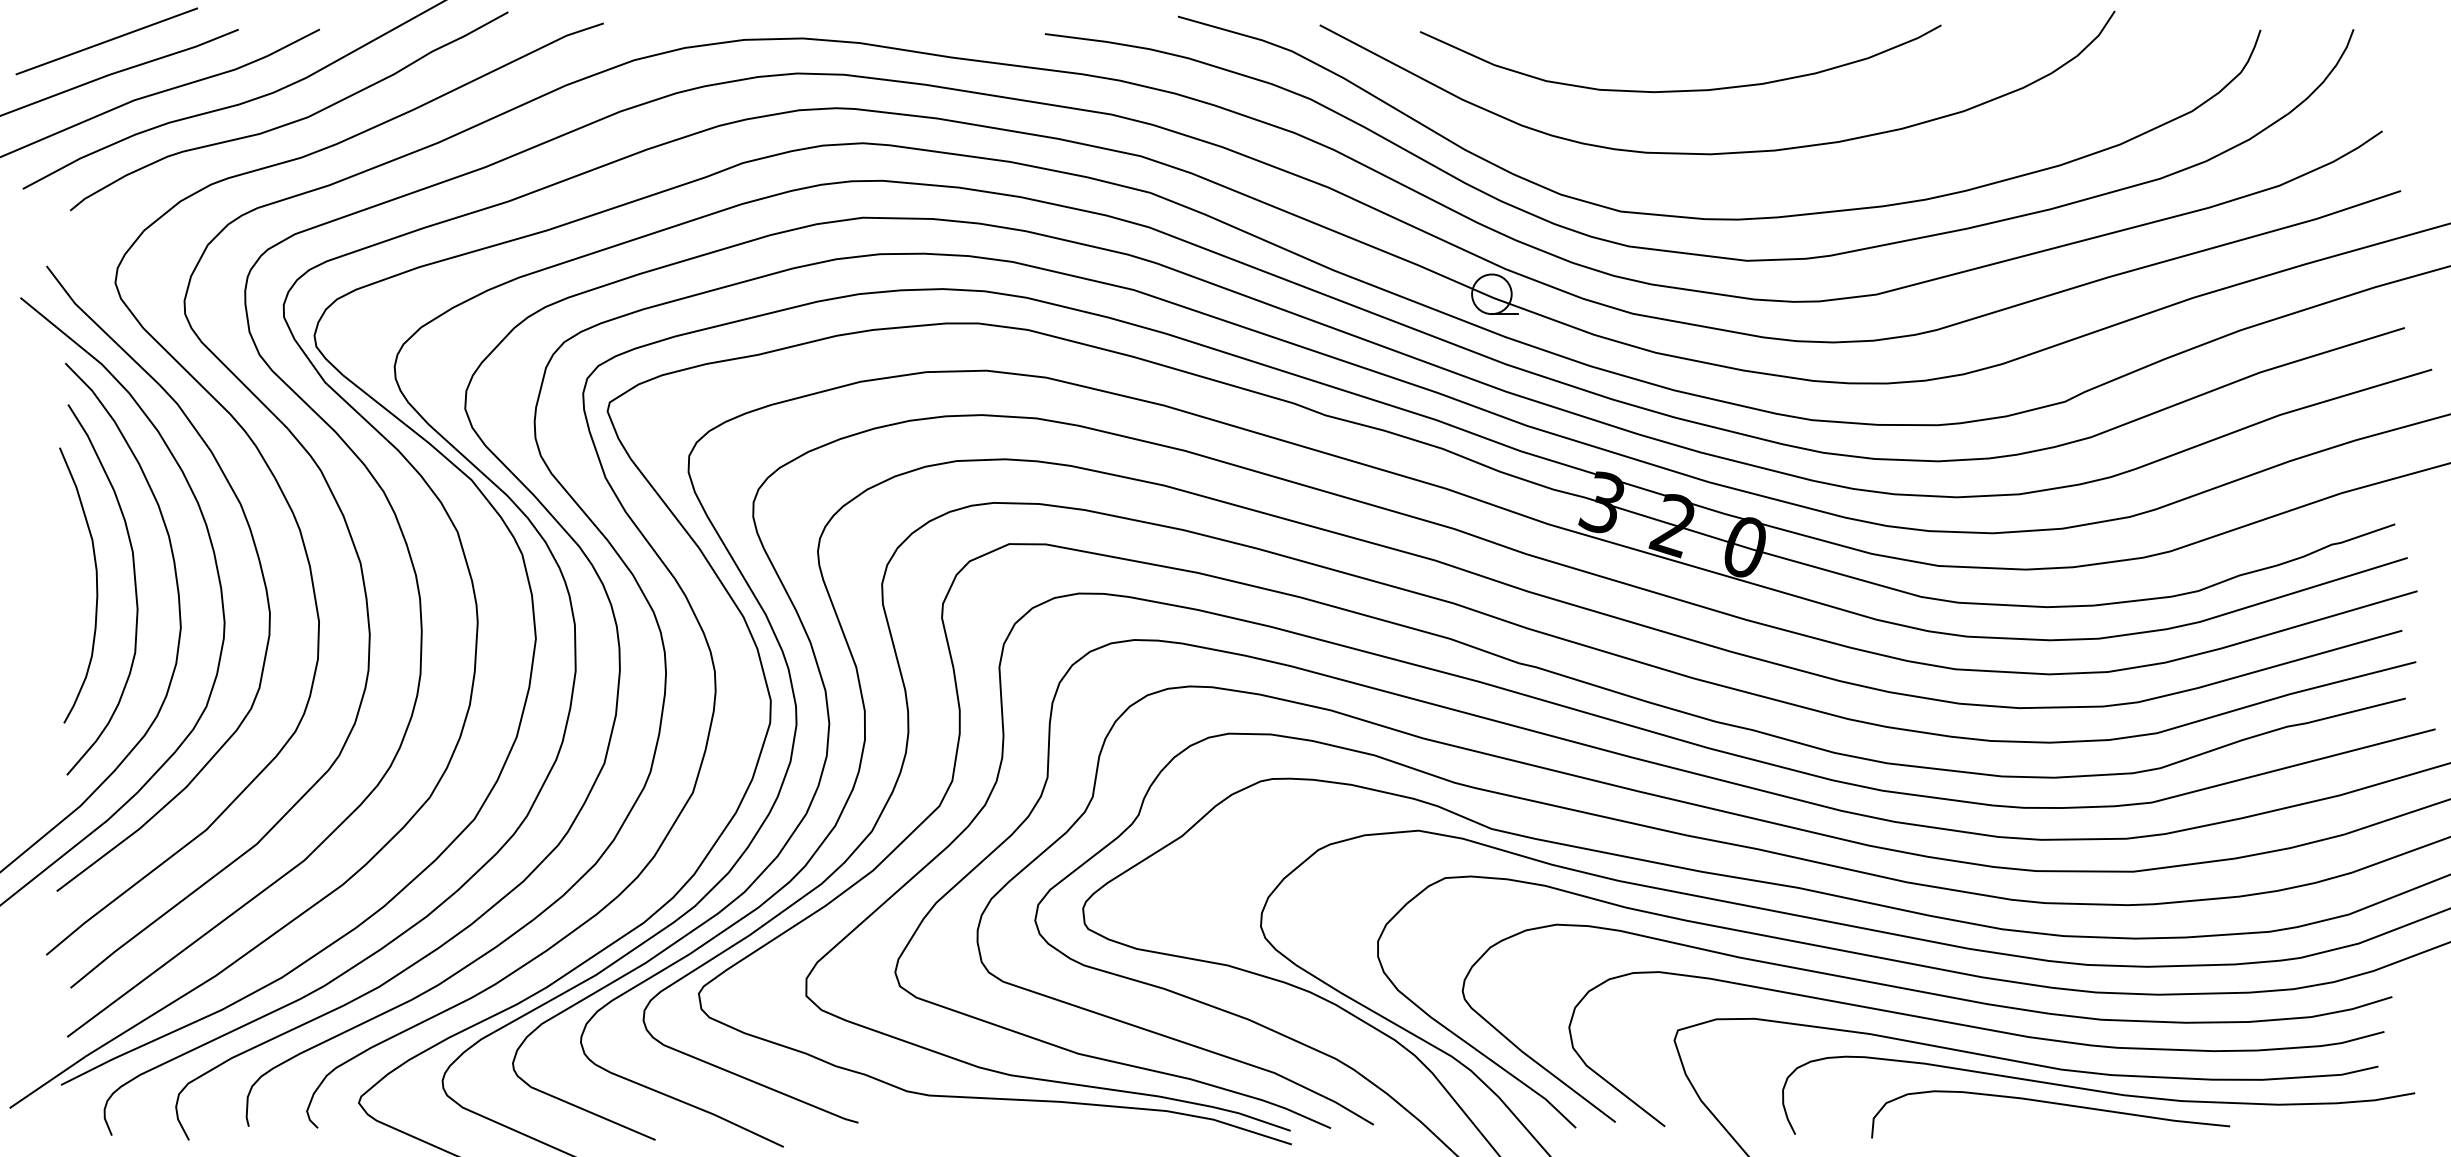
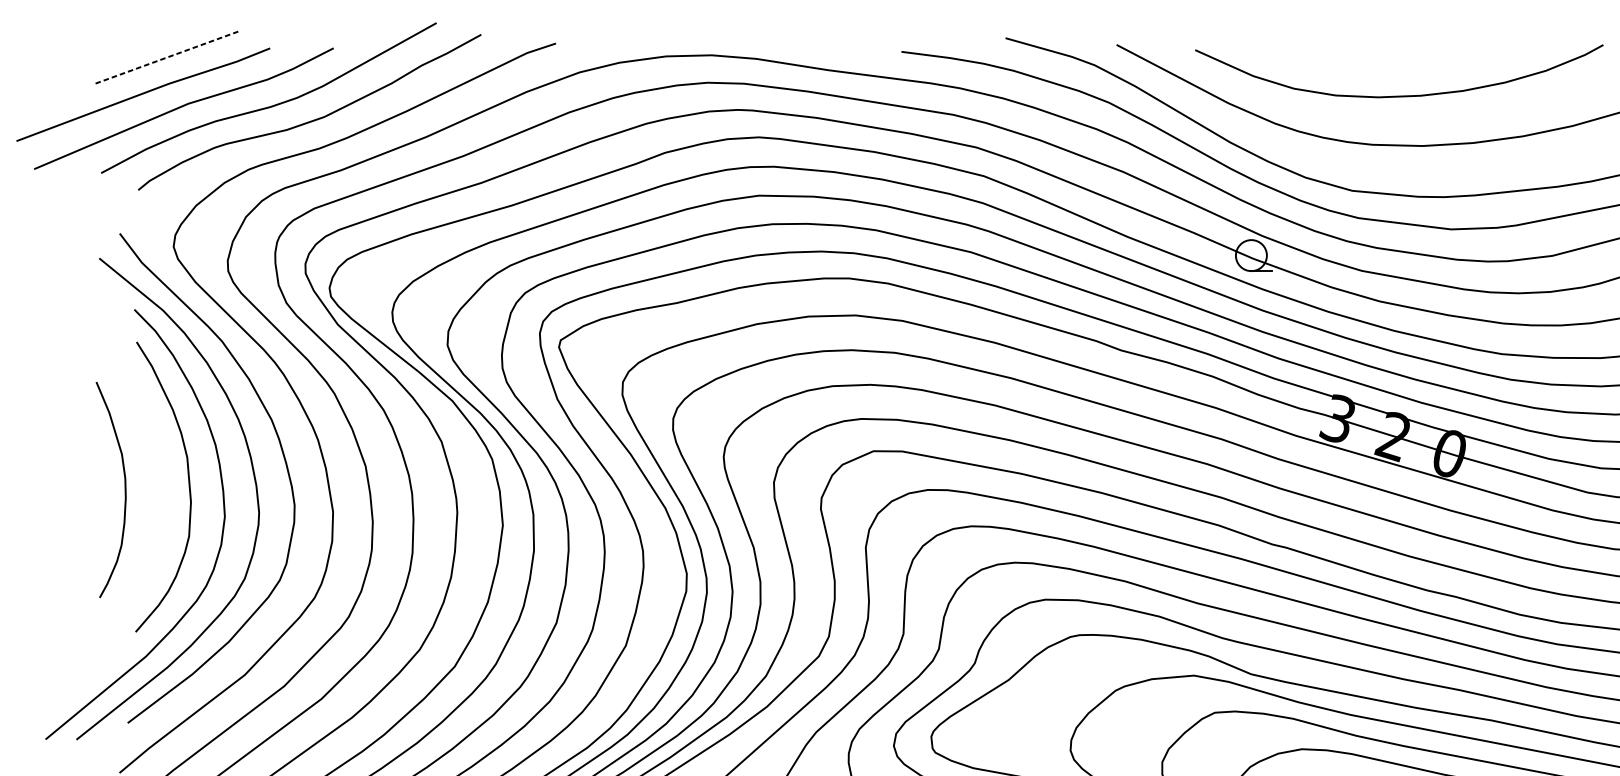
line: (107, 41) -> (167, 57), solid -> dashed
curve: (96, 585) -> (125, 489), moved

